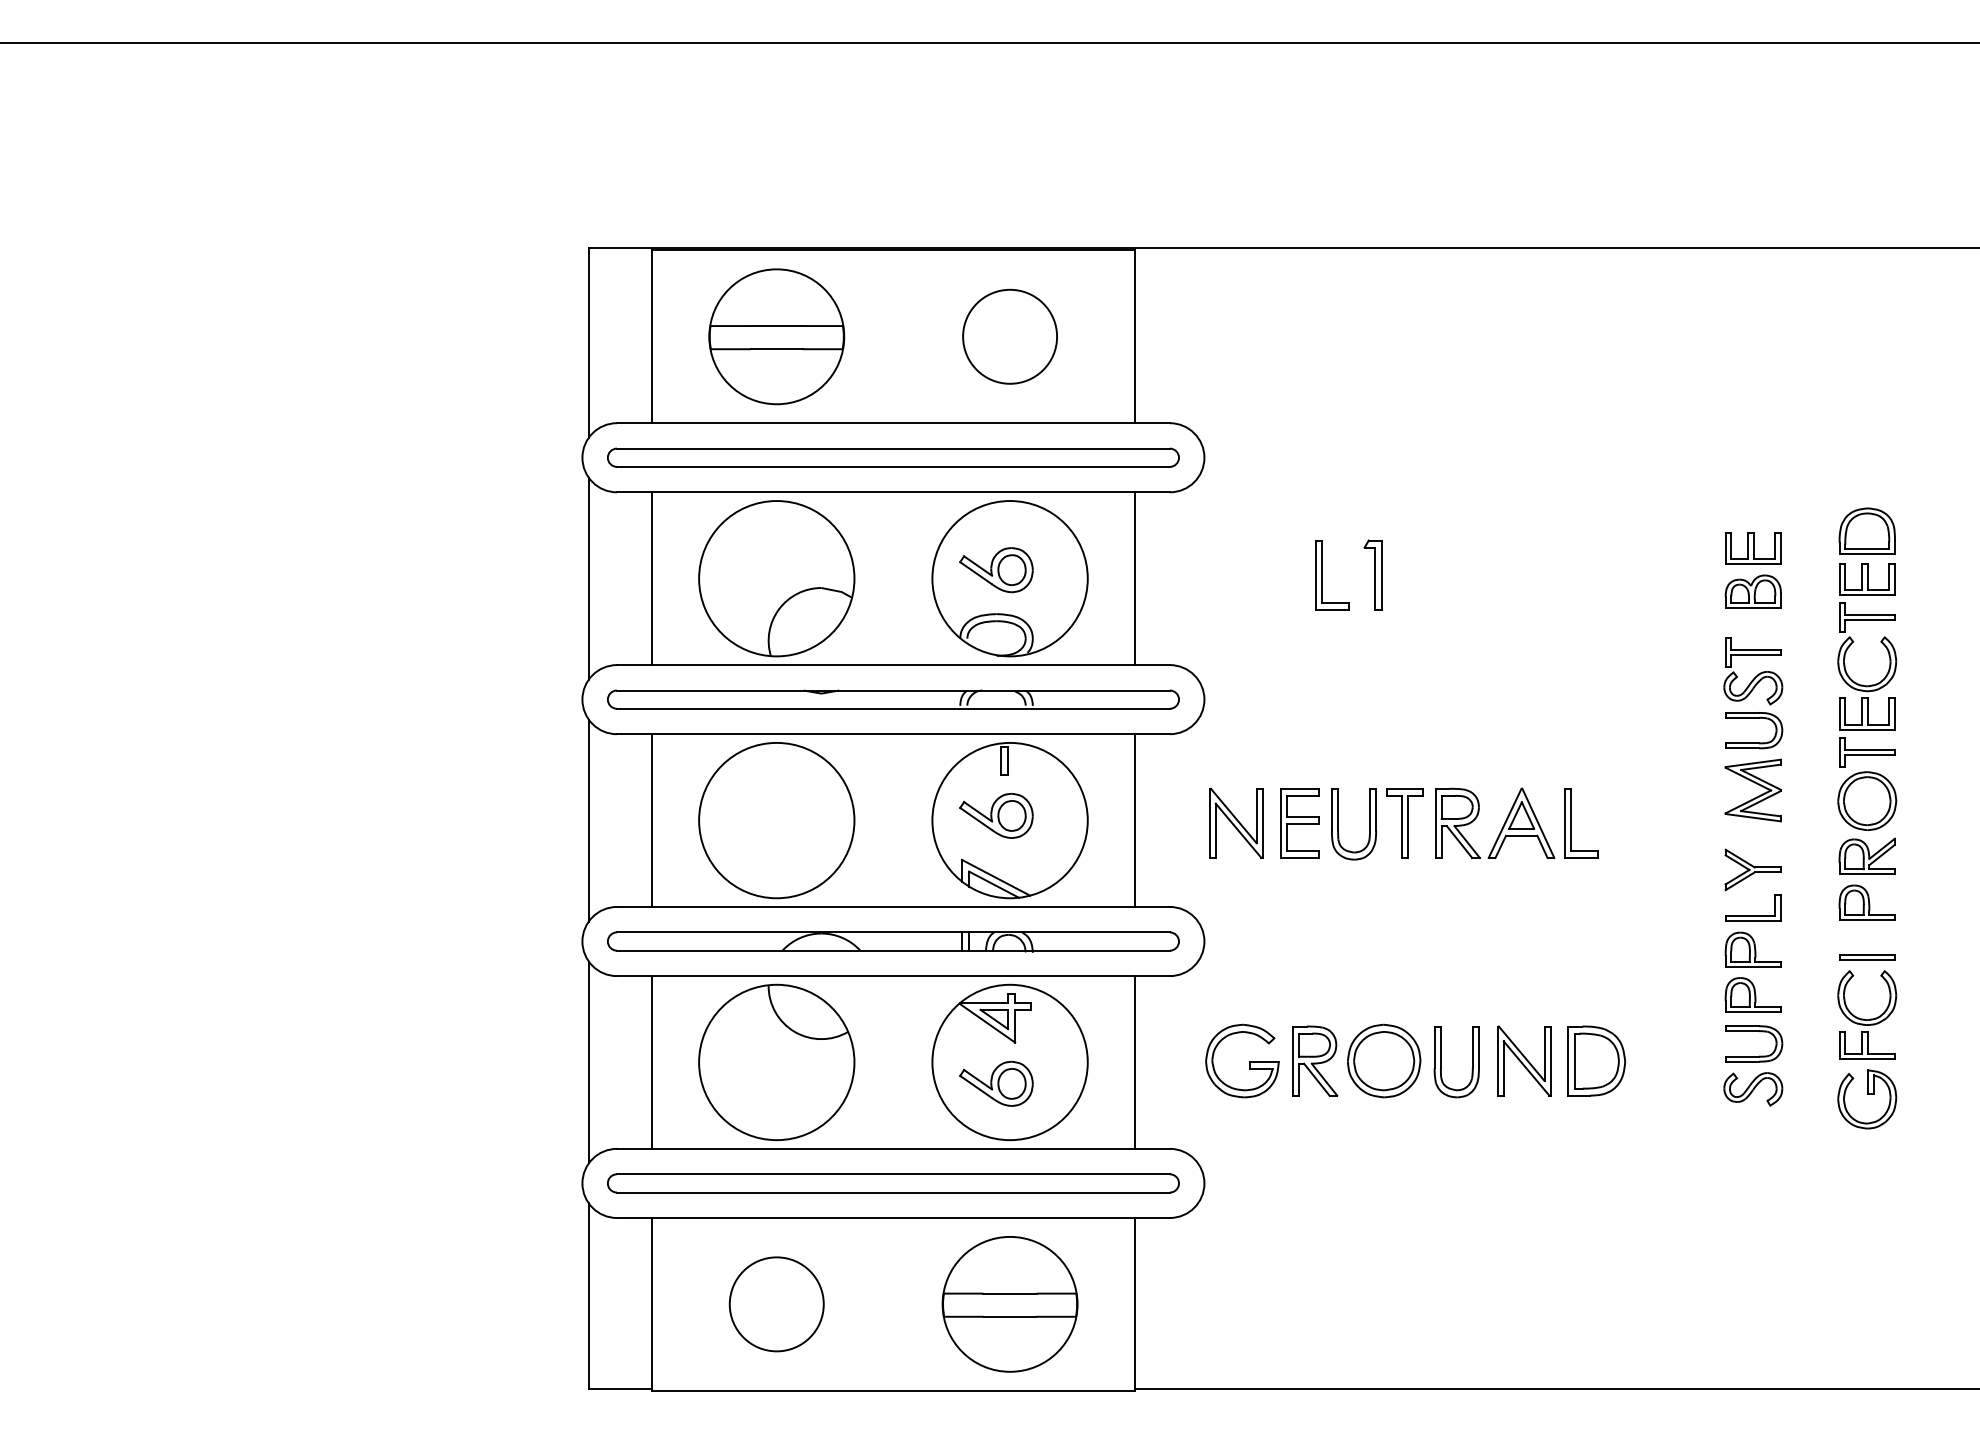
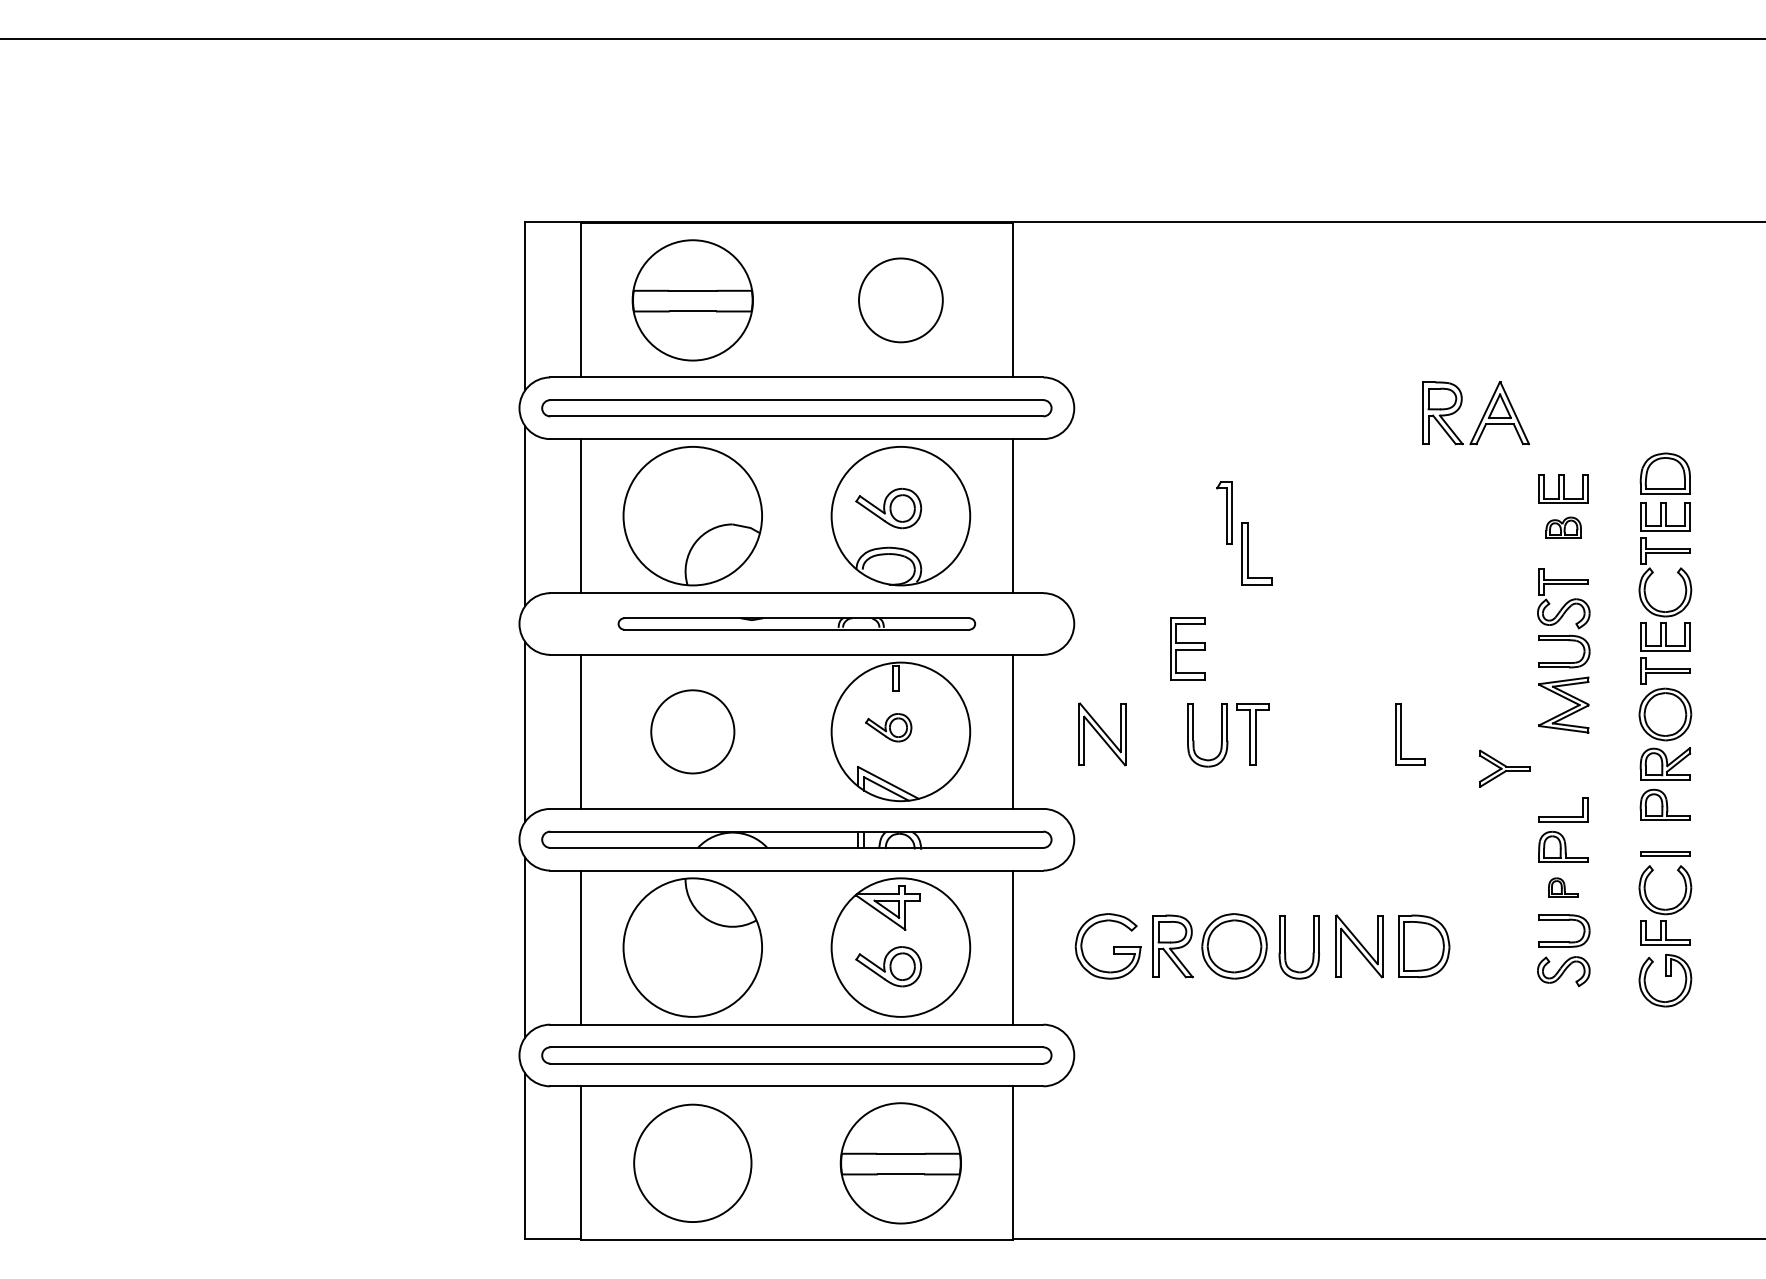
part: (1322, 575) -> (1248, 554), moved
part: (1752, 591) -> (1563, 527), size x0.7
part: (893, 699) -> (796, 623), size x0.7
part: (996, 815) -> (888, 727), size x0.7
circle: (776, 820) -> (692, 731), size x0.6
part: (1299, 823) -> (1187, 648), moved
part: (1502, 826) -> (1482, 416), moved
part: (1752, 869) -> (1504, 768), moved
part: (1752, 994) -> (1563, 887), size x0.6
circle: (776, 1304) -> (692, 1163), size x1.4

